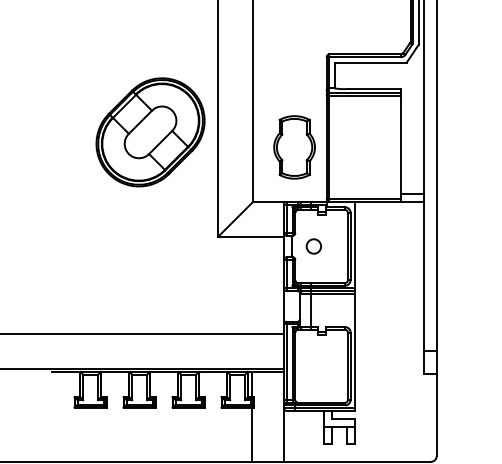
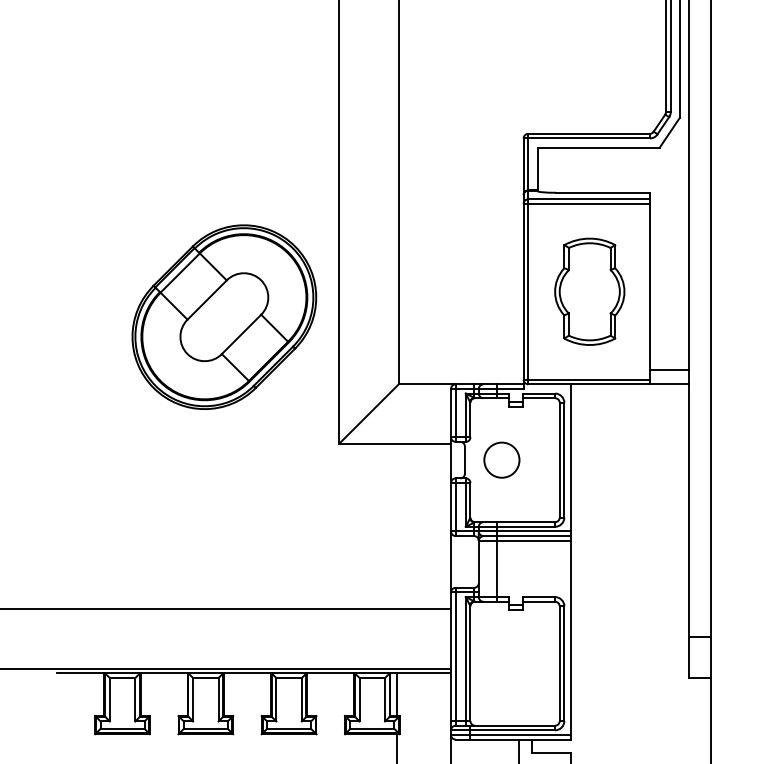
part: (150, 132) -> (224, 317), moved
part: (294, 147) -> (589, 291), moved
circle: (313, 246) -> (501, 460), size x1.43

